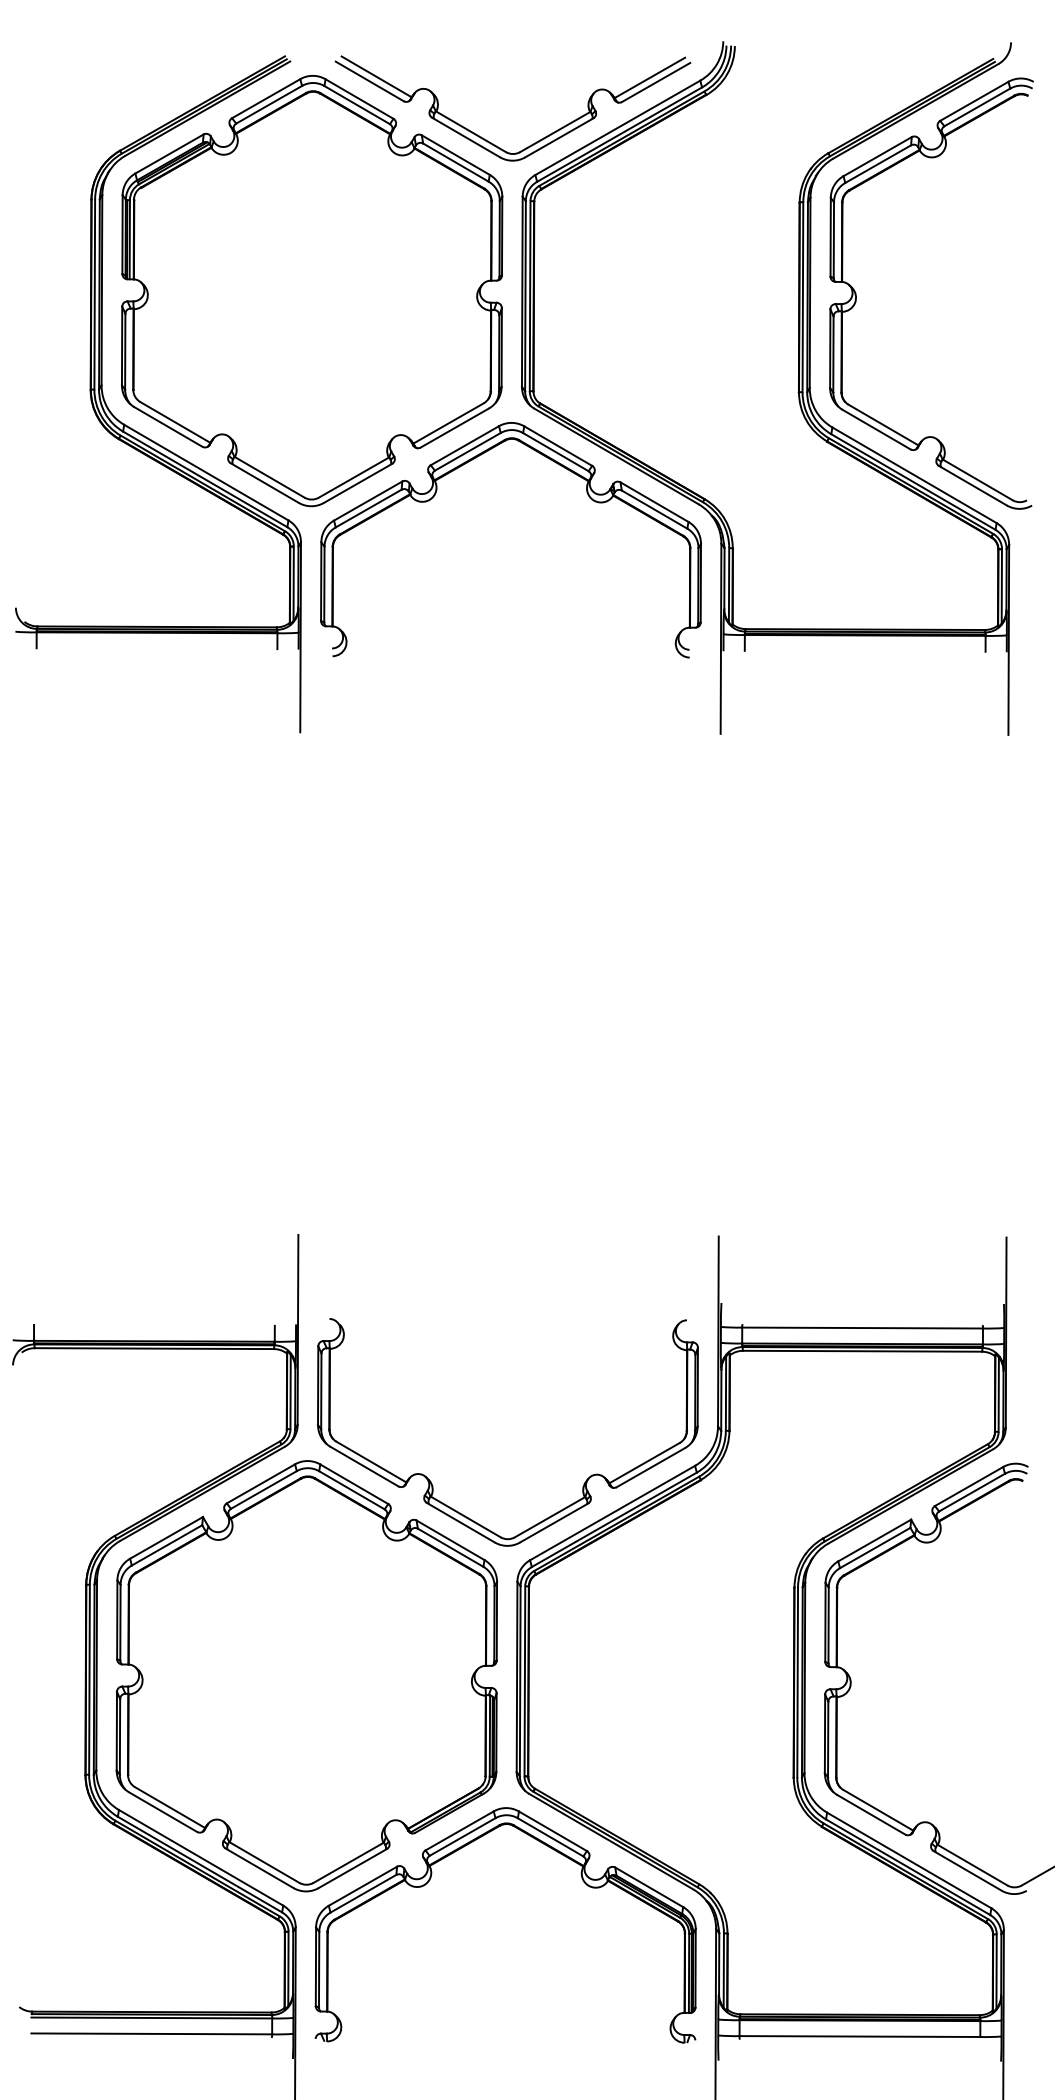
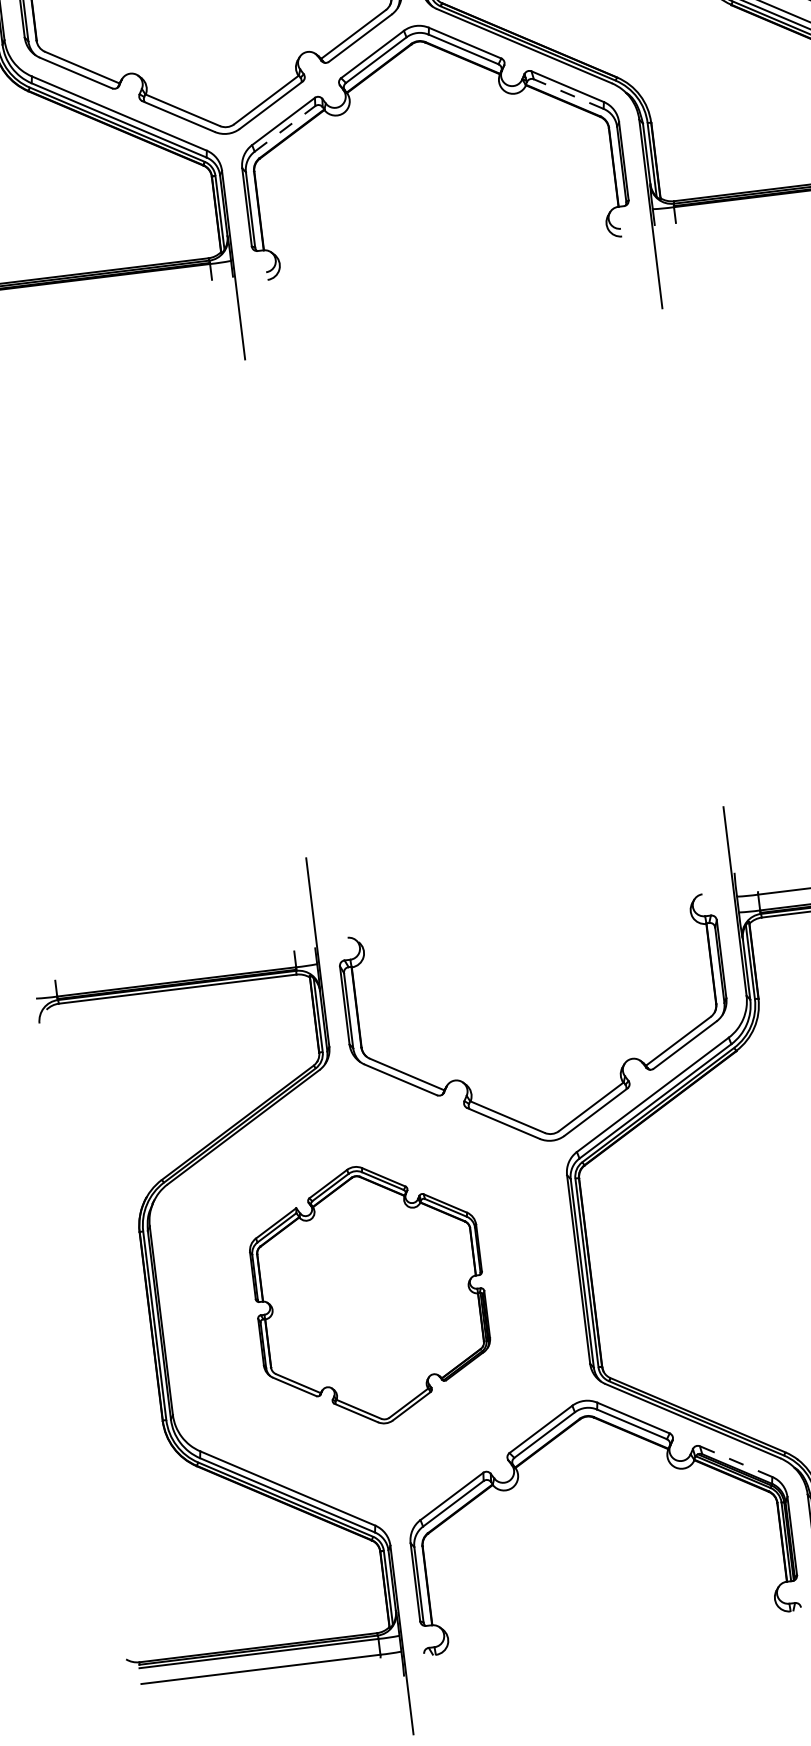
line: (368, 508) -> (284, 128), solid -> dashed
line: (654, 509) -> (568, 93), solid -> dashed
part: (306, 1676) -> (369, 1295), size x0.6
line: (648, 1887) -> (735, 1461), solid -> dashed

